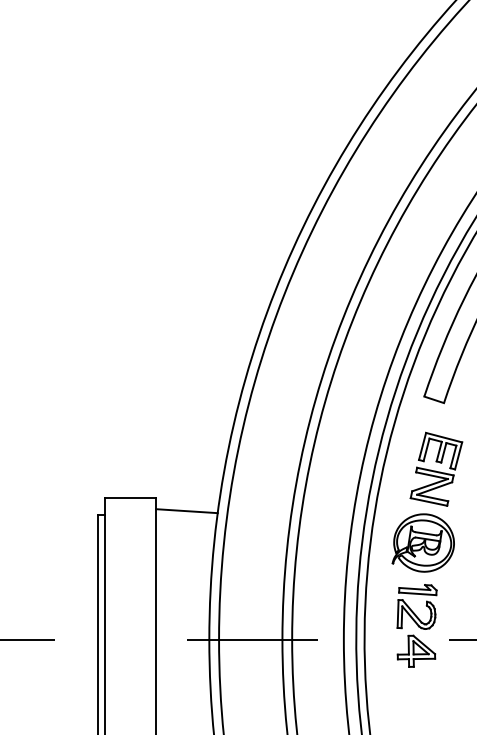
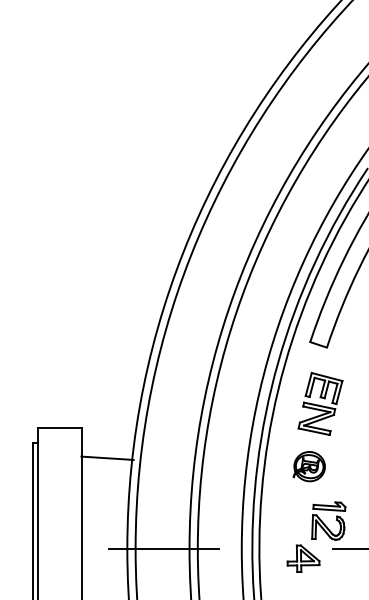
line: (186, 511) -> (107, 458), moved
part: (422, 542) -> (308, 466), size x0.6
part: (416, 606) -> (328, 520), moved

